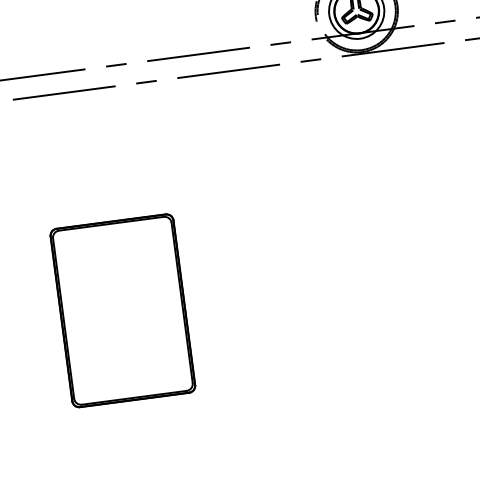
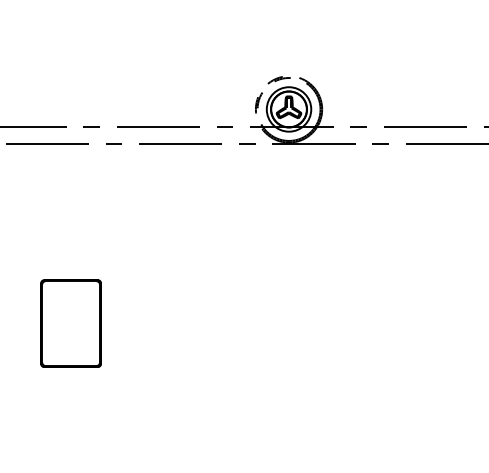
part: (122, 310) -> (70, 323), size x0.6

